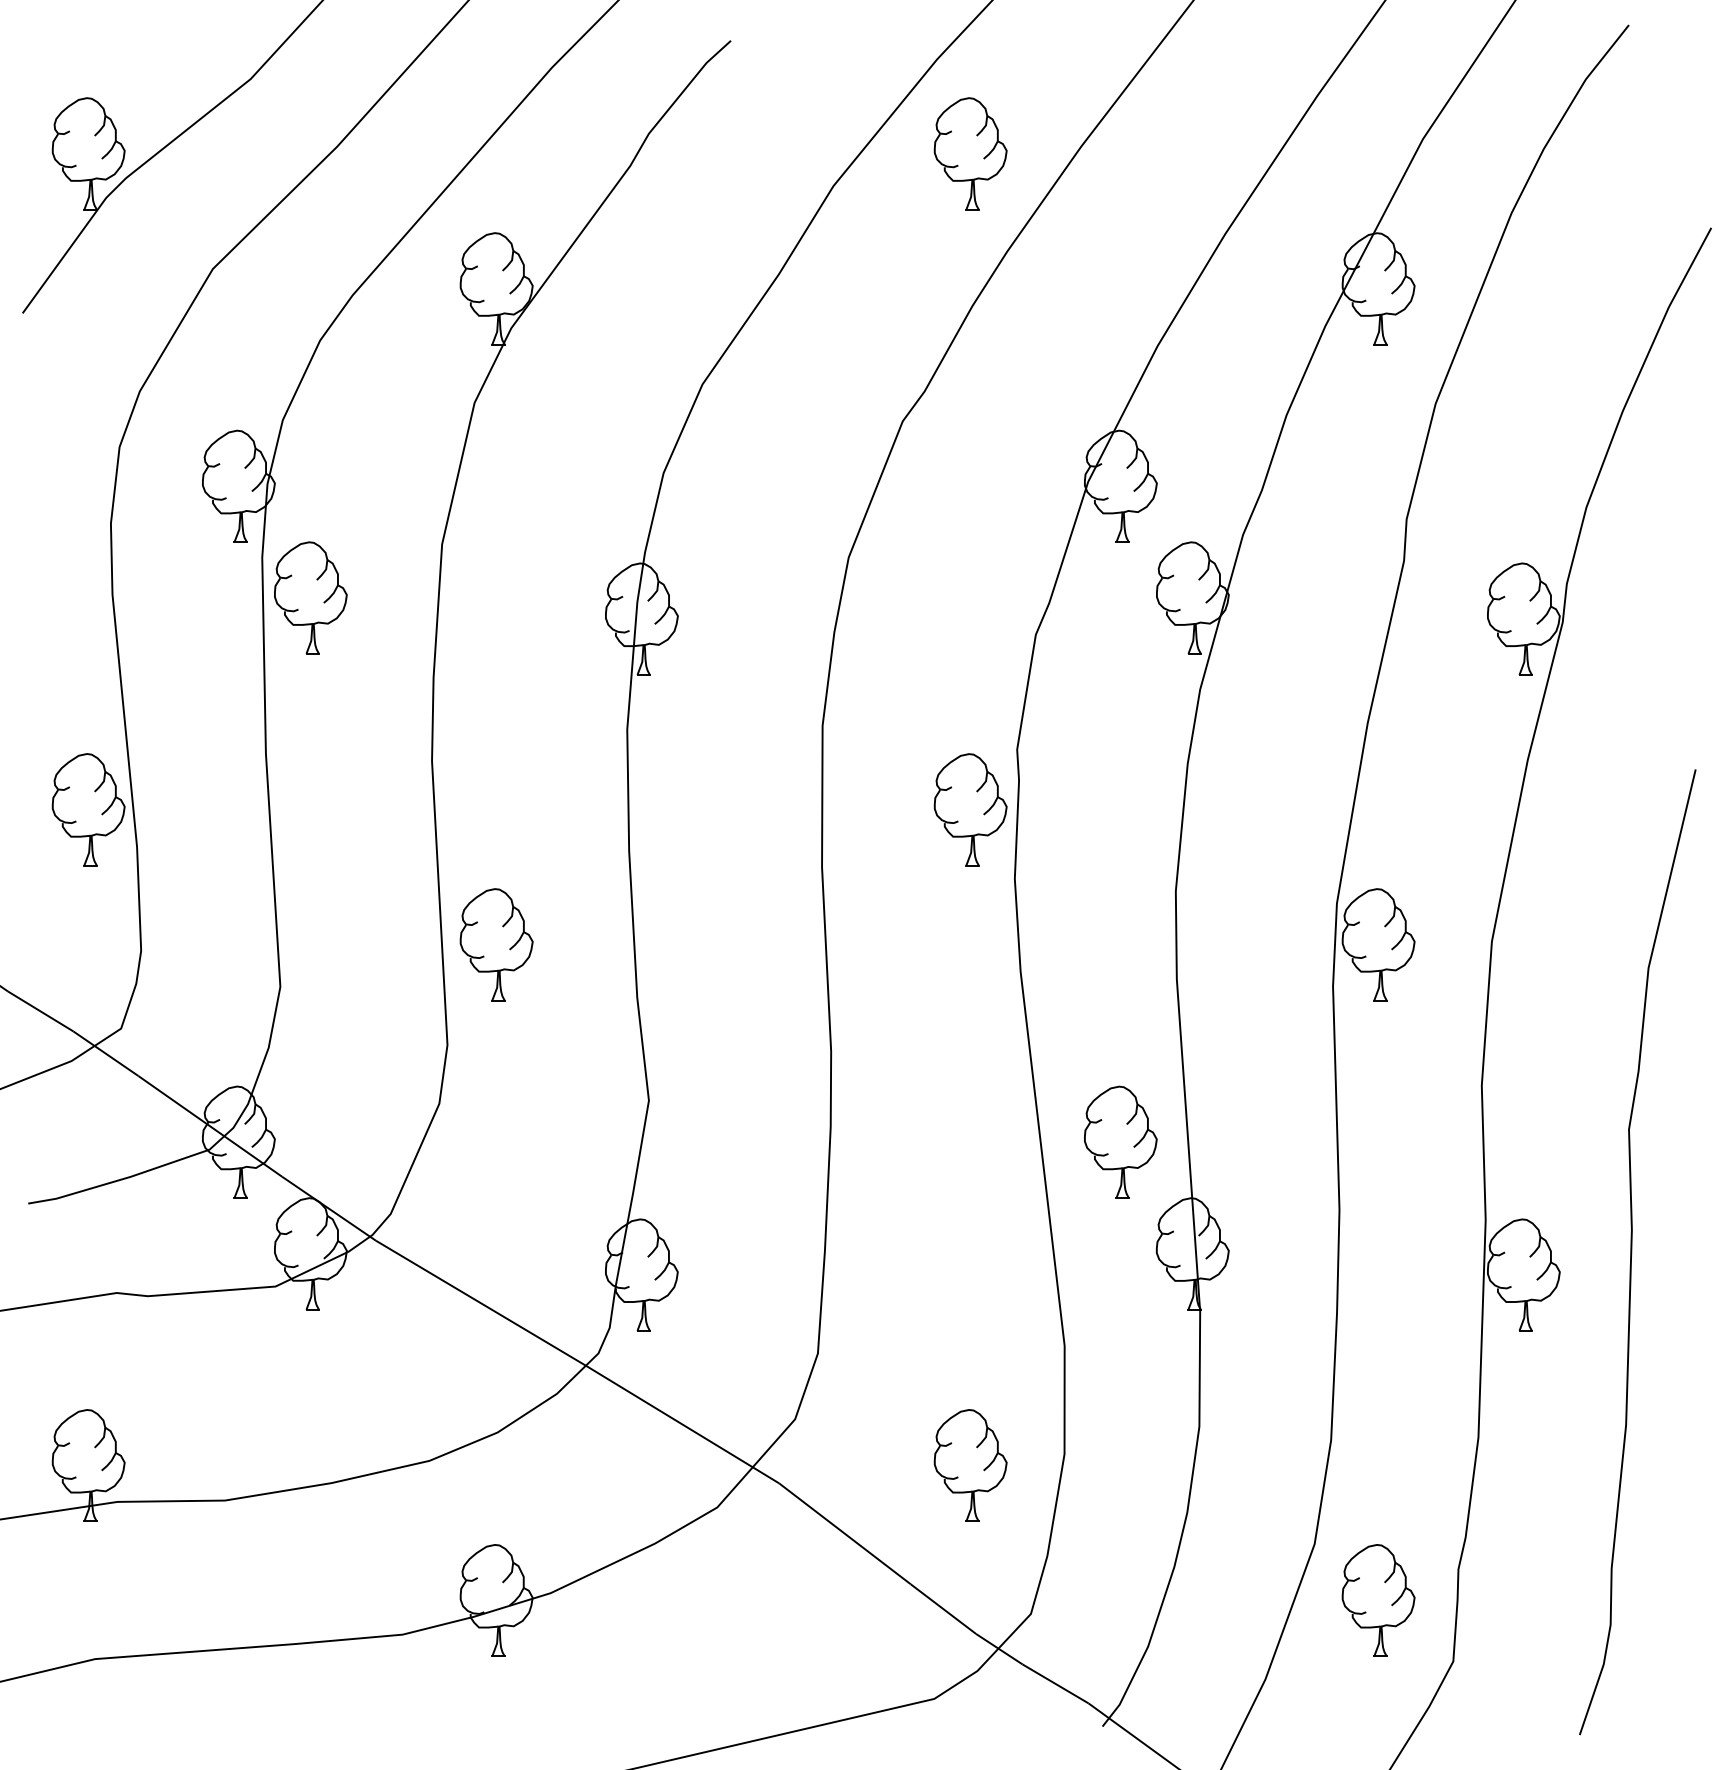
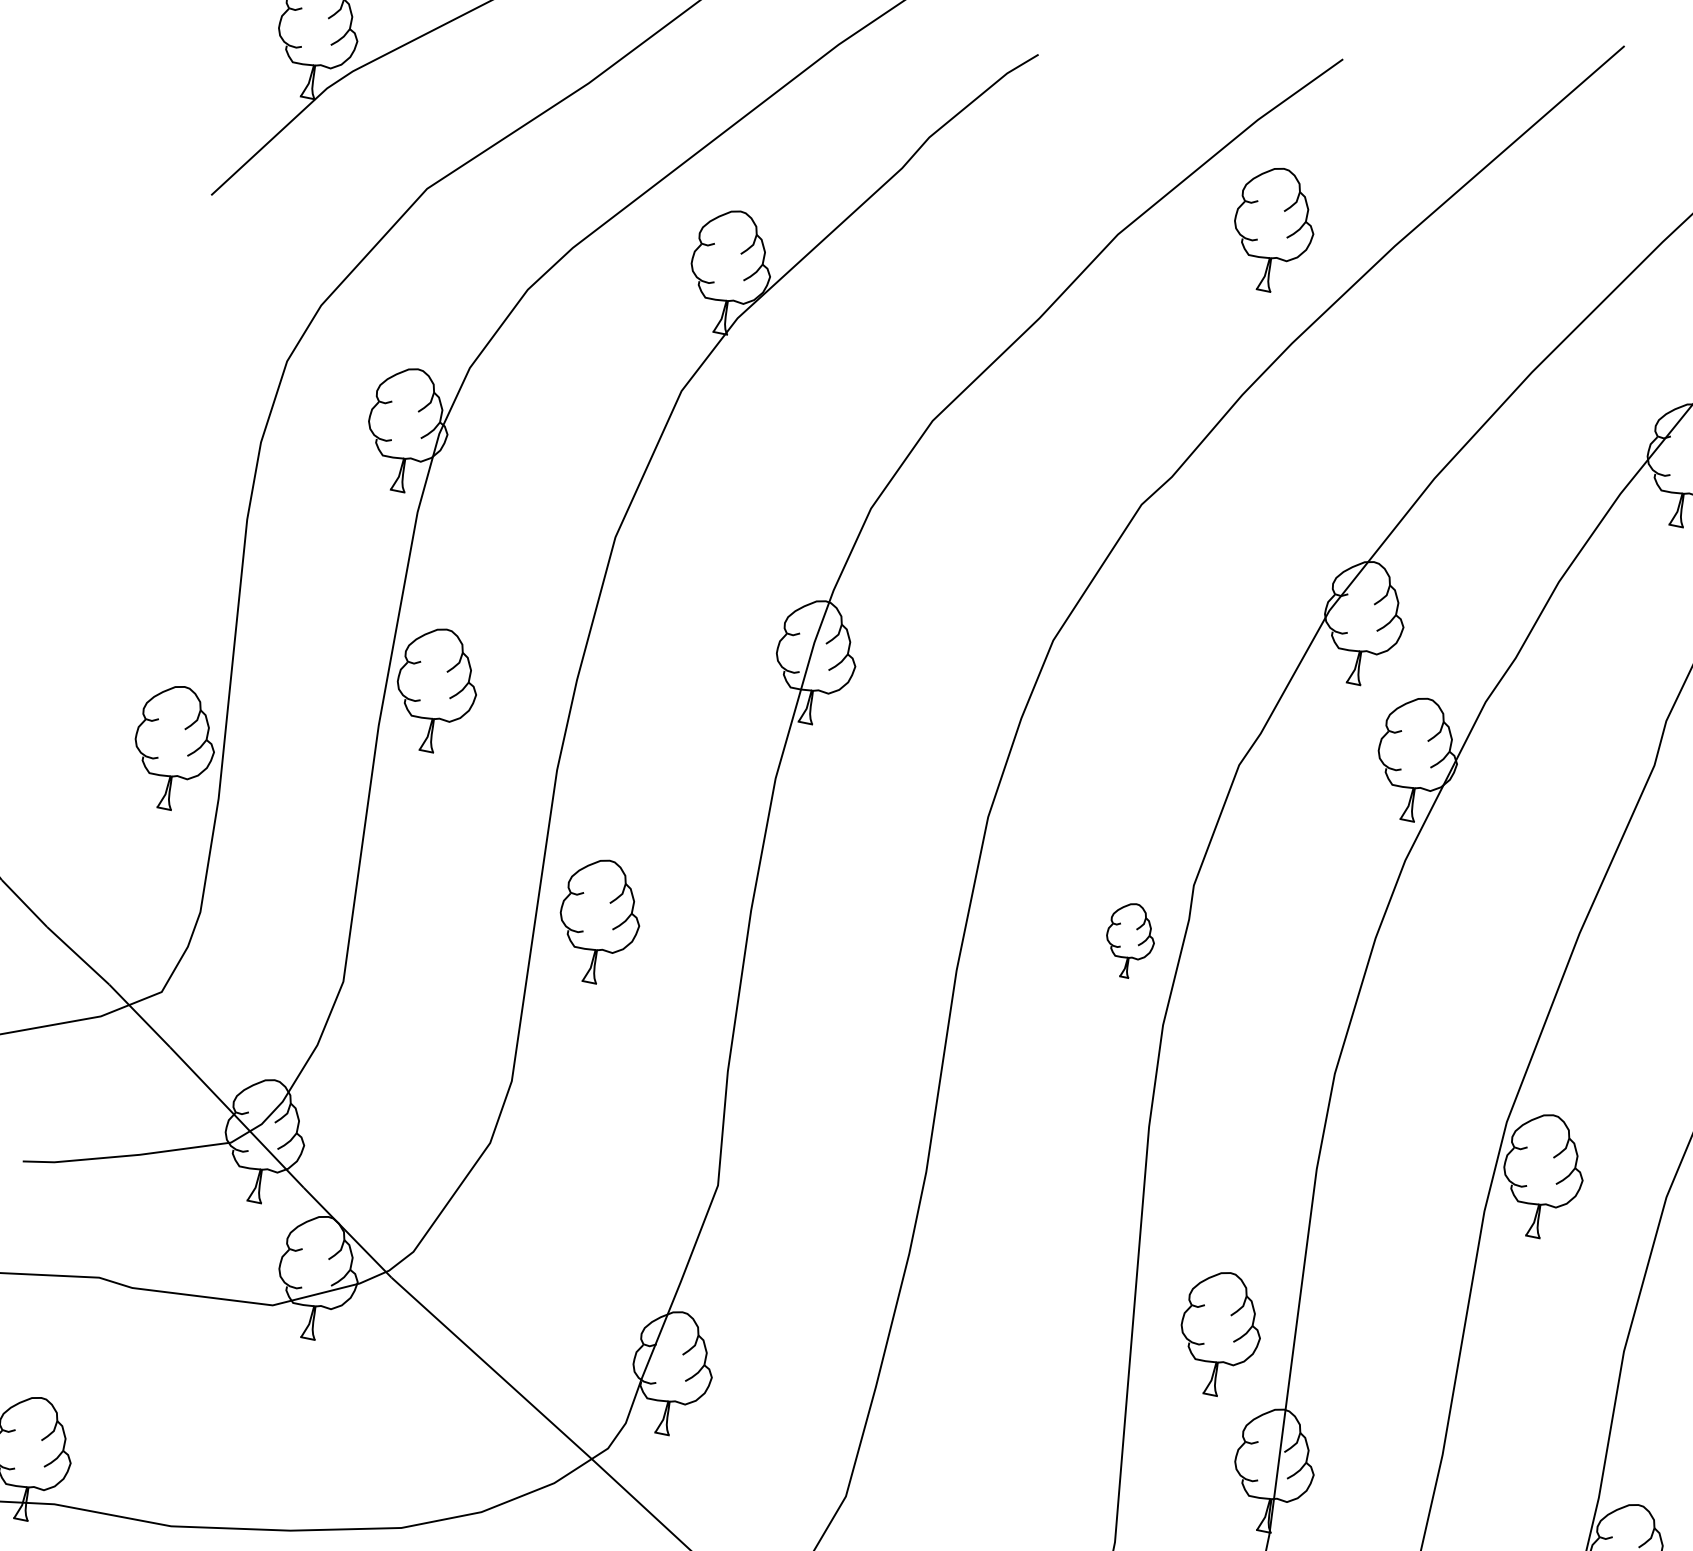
part: (310, 597) -> (436, 689), moved
part: (970, 809) -> (1130, 940), size x0.6
part: (496, 944) -> (599, 921), moved

